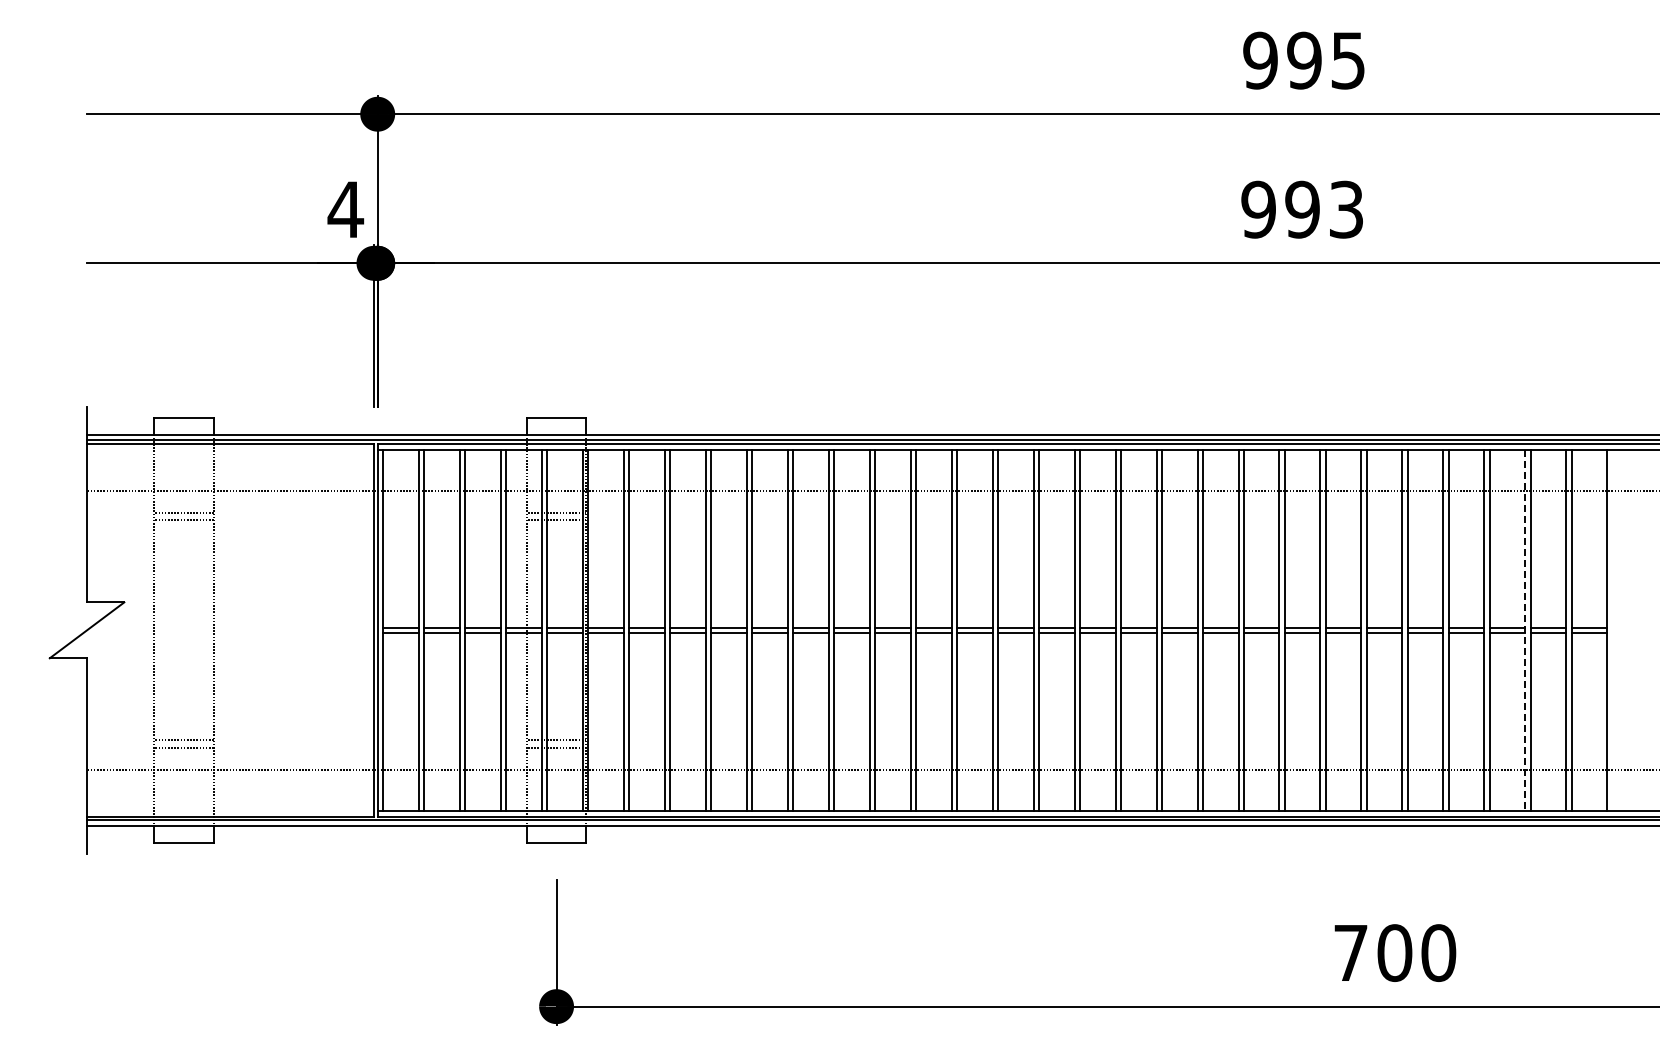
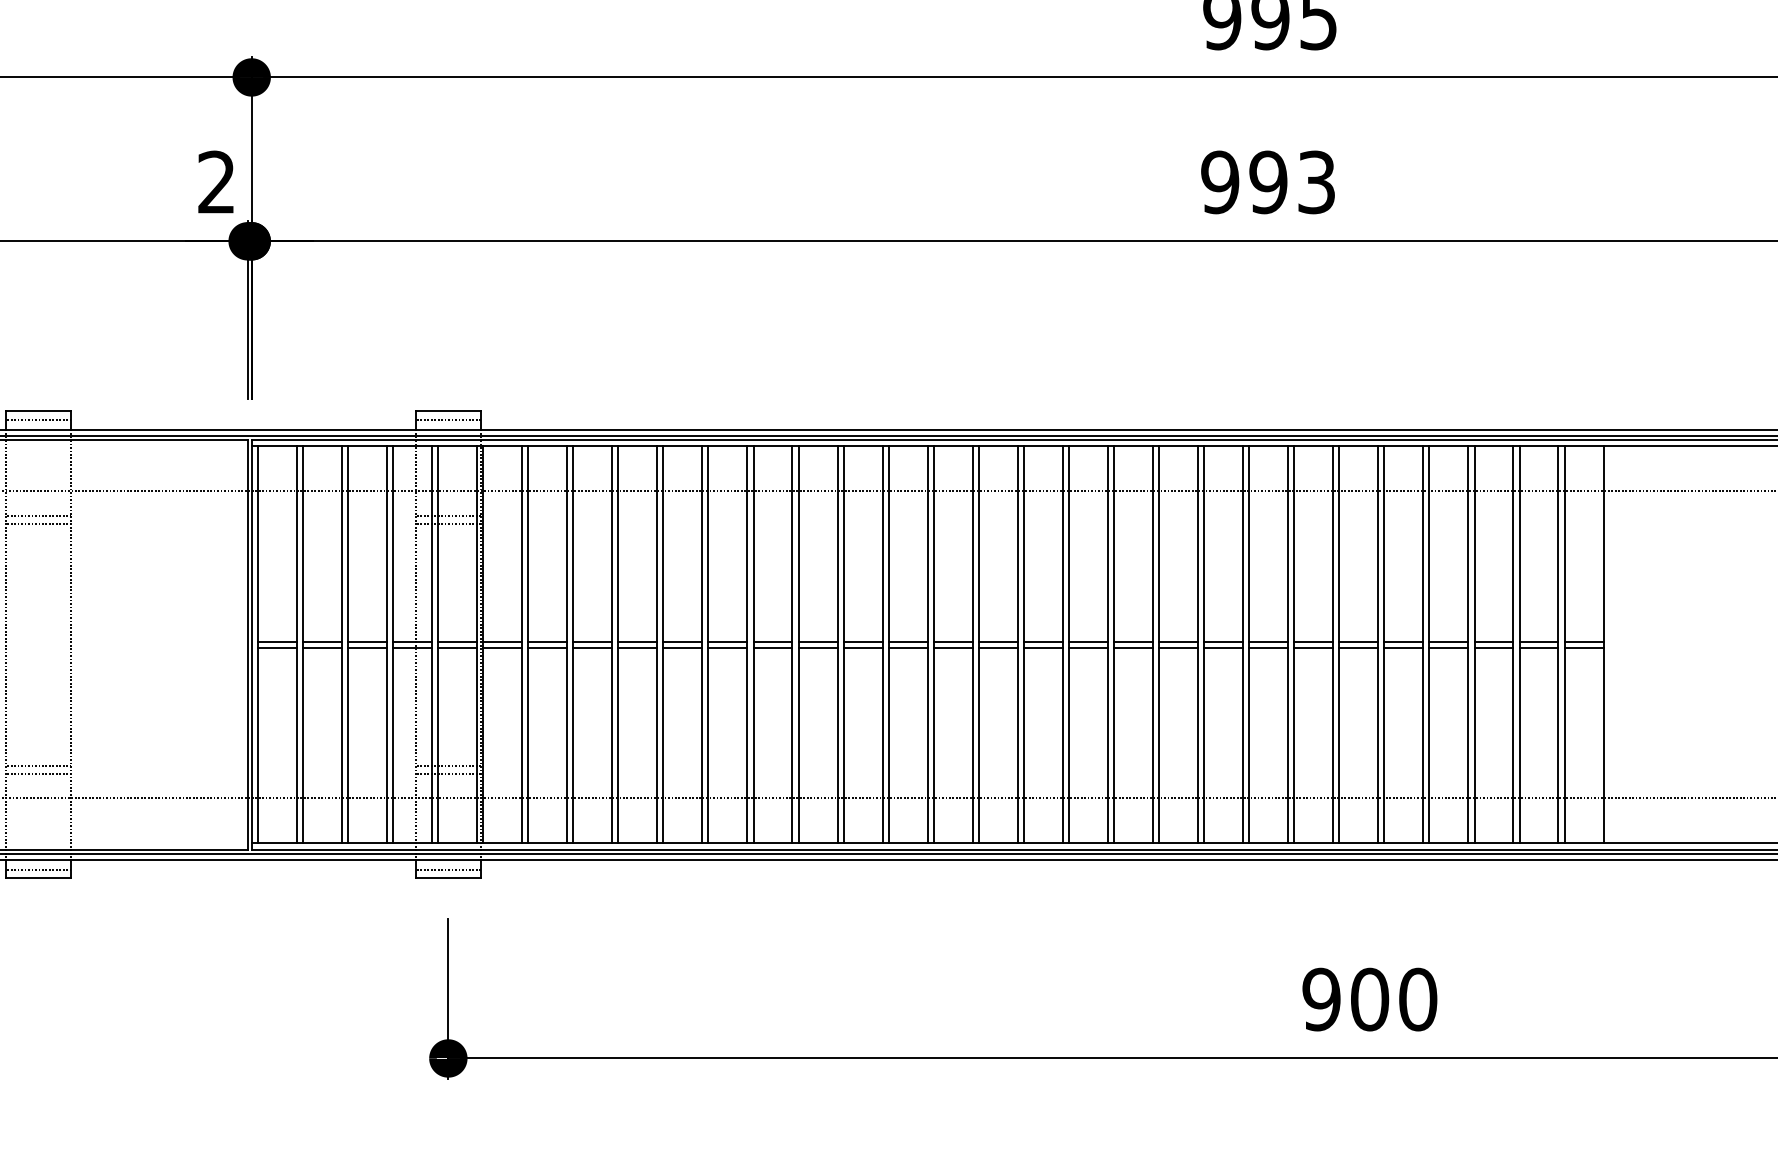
text: (345, 208) -> (216, 181), 4 -> 2
line: (183, 425) -> (38, 419), added
line: (556, 425) -> (448, 419), added
line: (1525, 630) -> (1513, 644), dashed -> solid
line: (183, 835) -> (38, 870), added
line: (556, 835) -> (448, 870), added
text: (1350, 953) -> (1321, 1000), 700 -> 900

